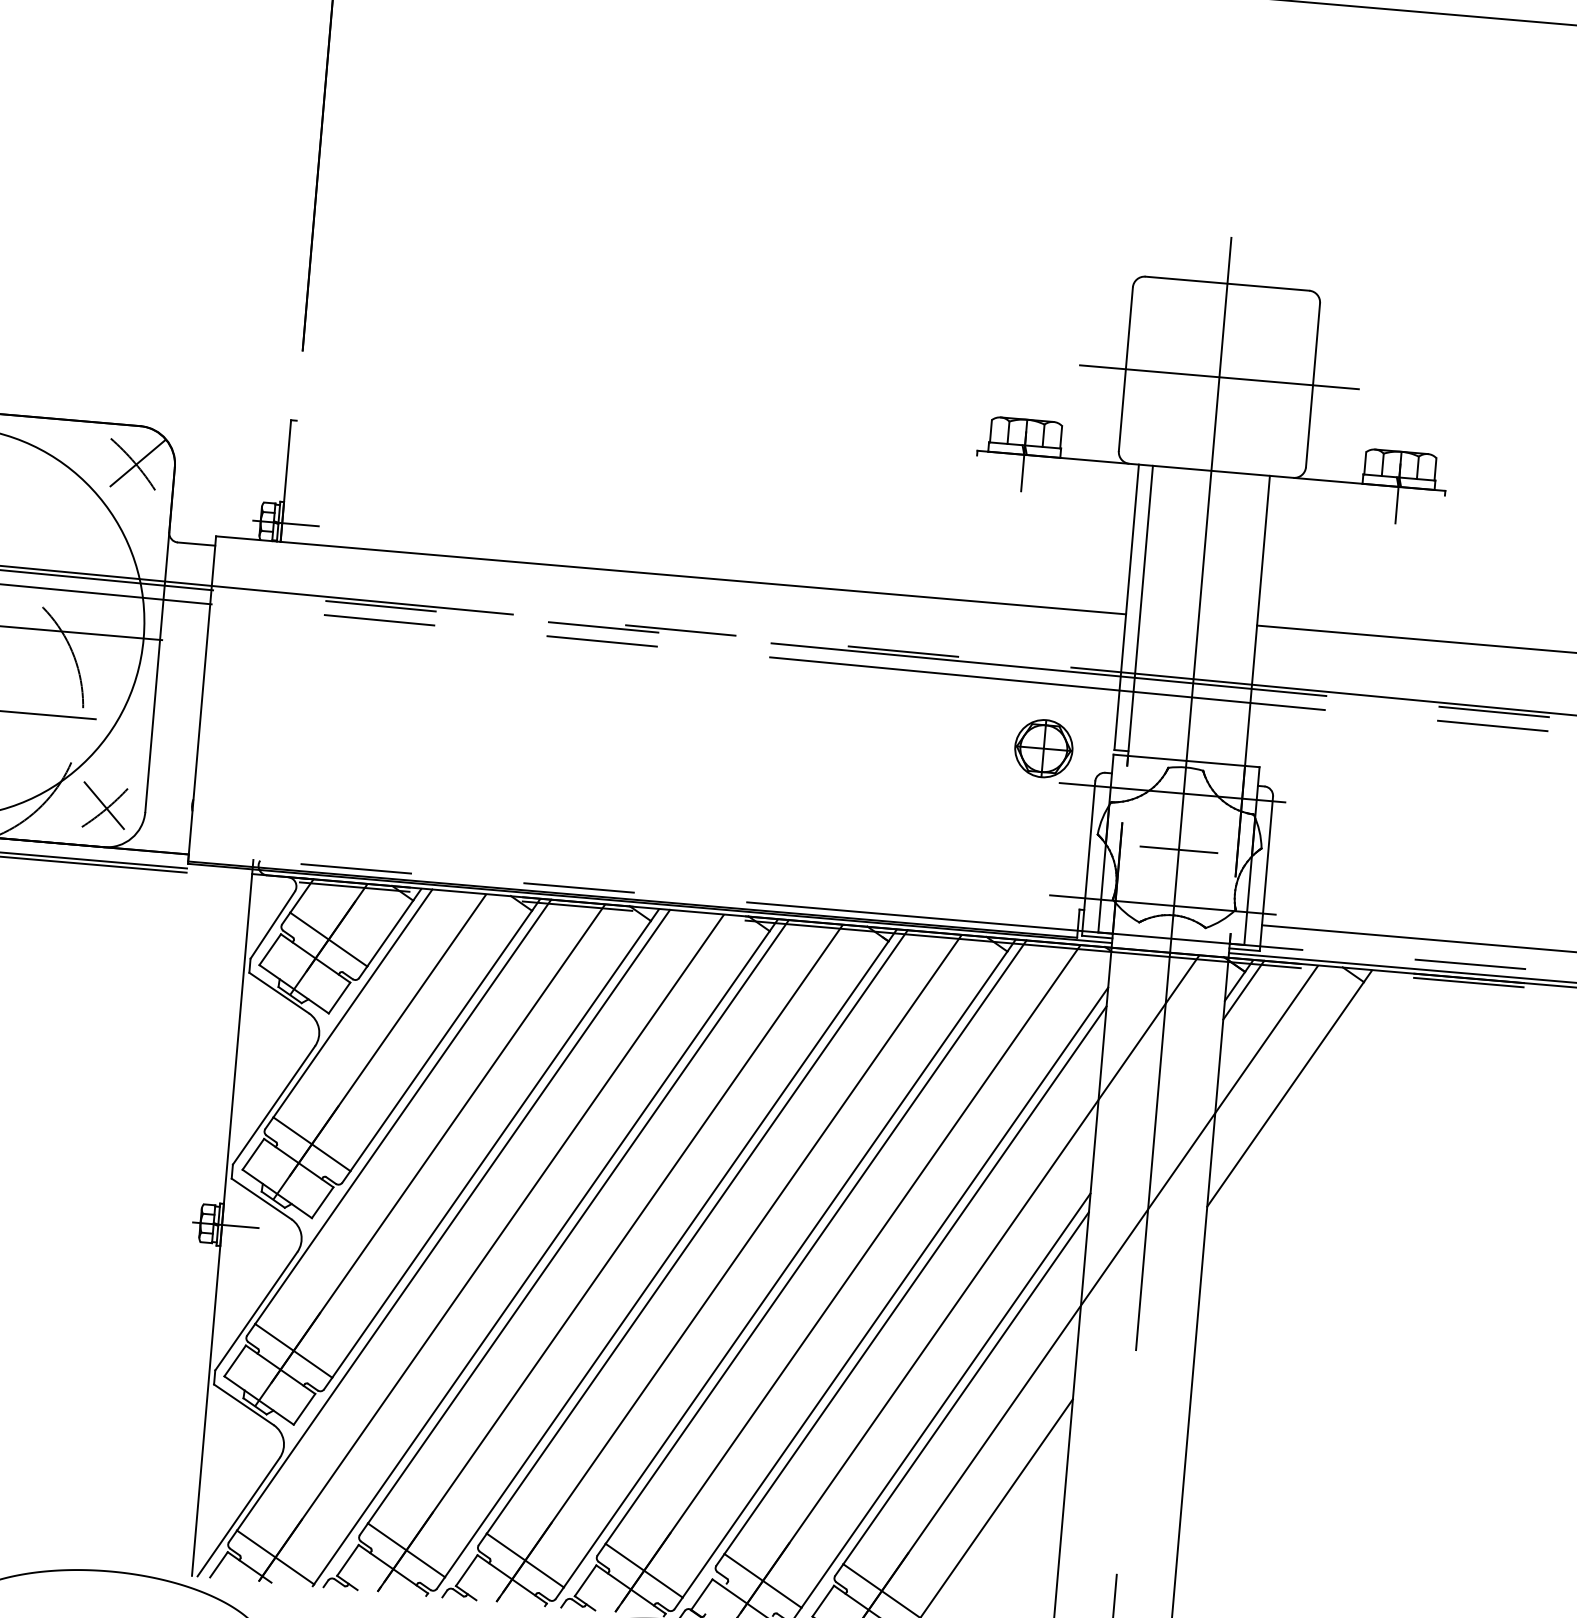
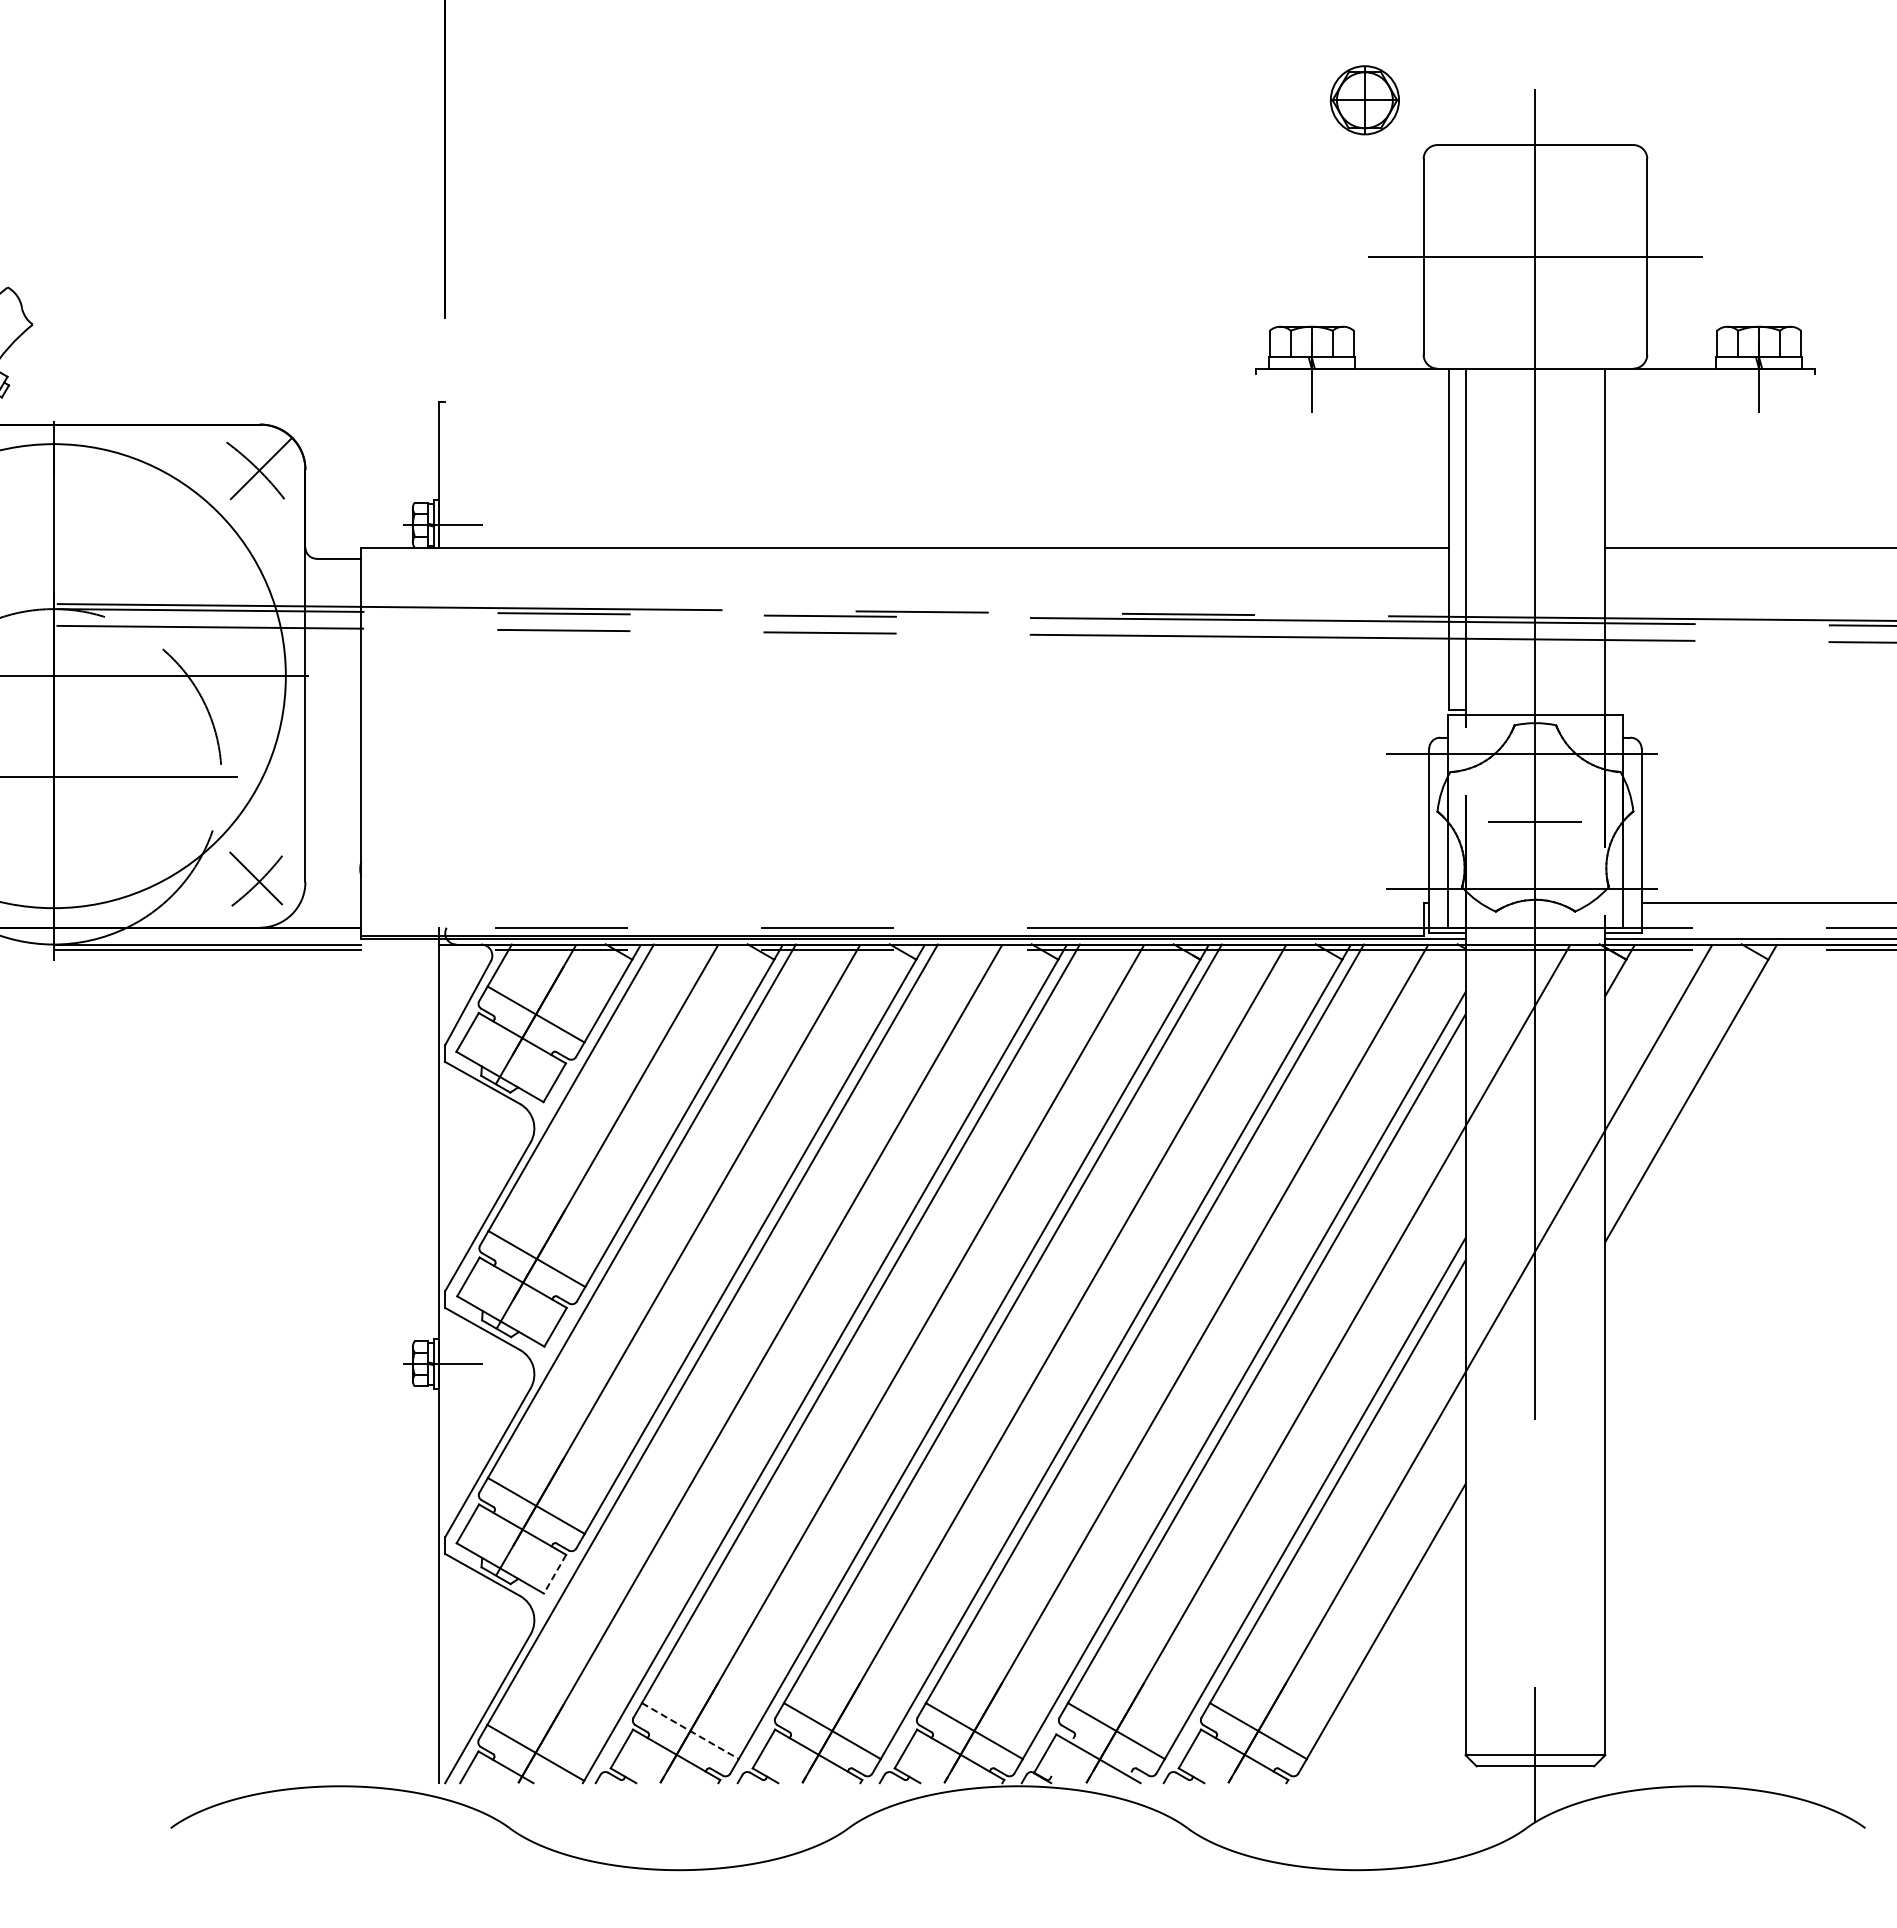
part: (1043, 748) -> (1364, 100), moved
line: (1243, 990) -> (1626, 981), removed
line: (304, 1409) -> (554, 1574), solid -> dashed
line: (406, 1550) -> (690, 1731), solid -> dashed

